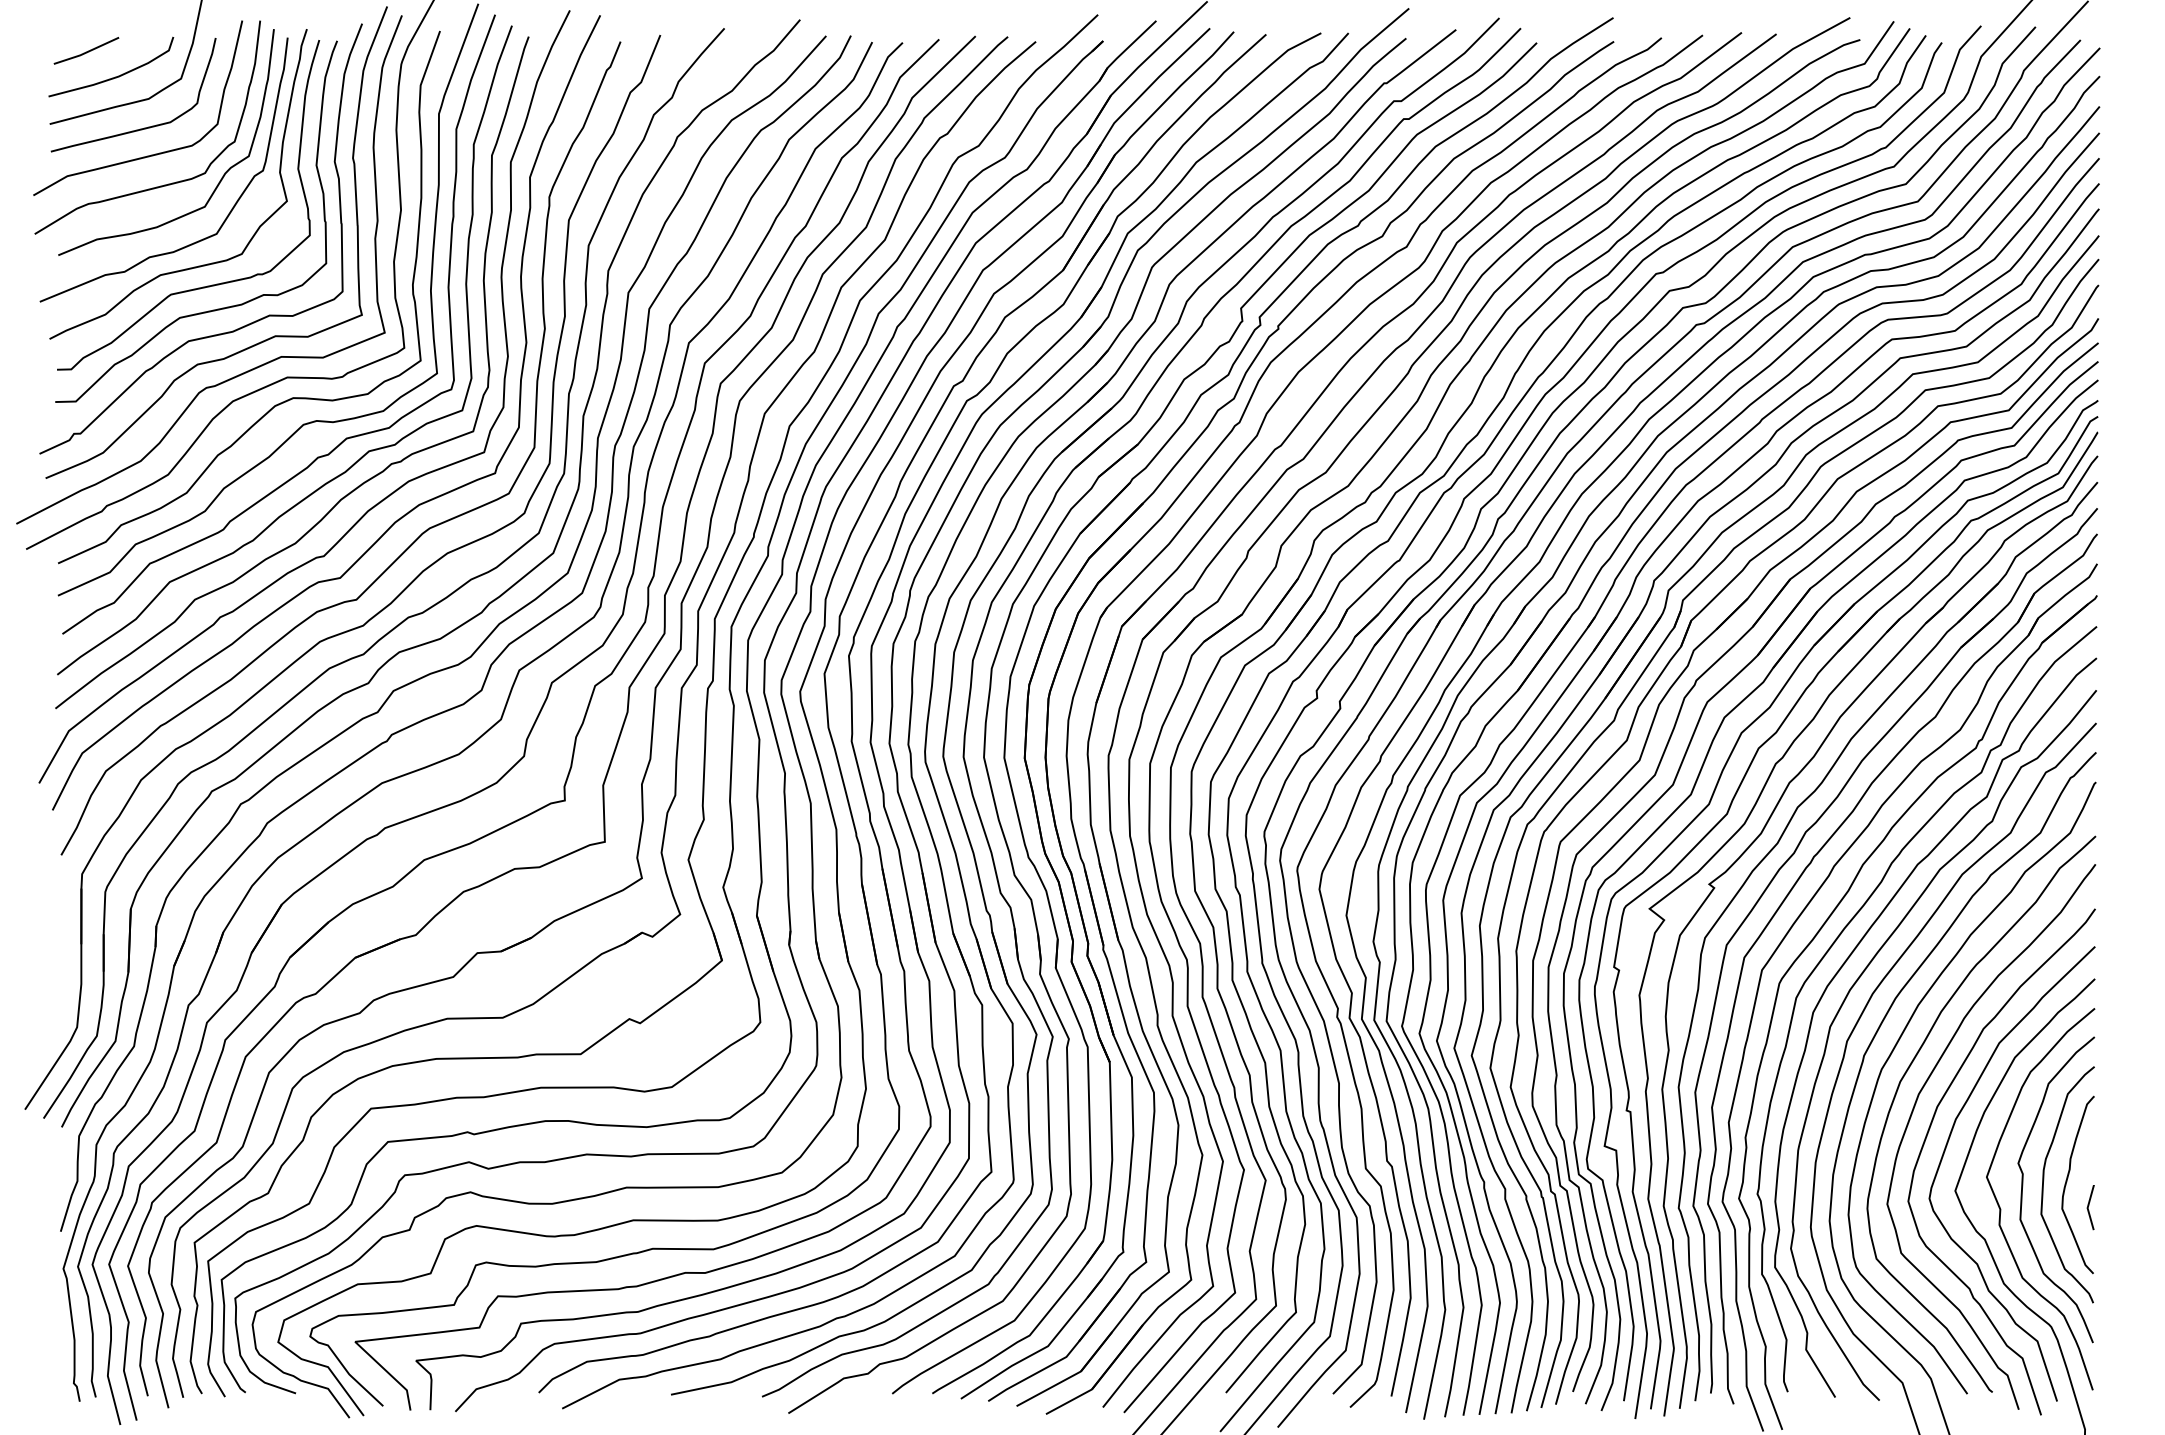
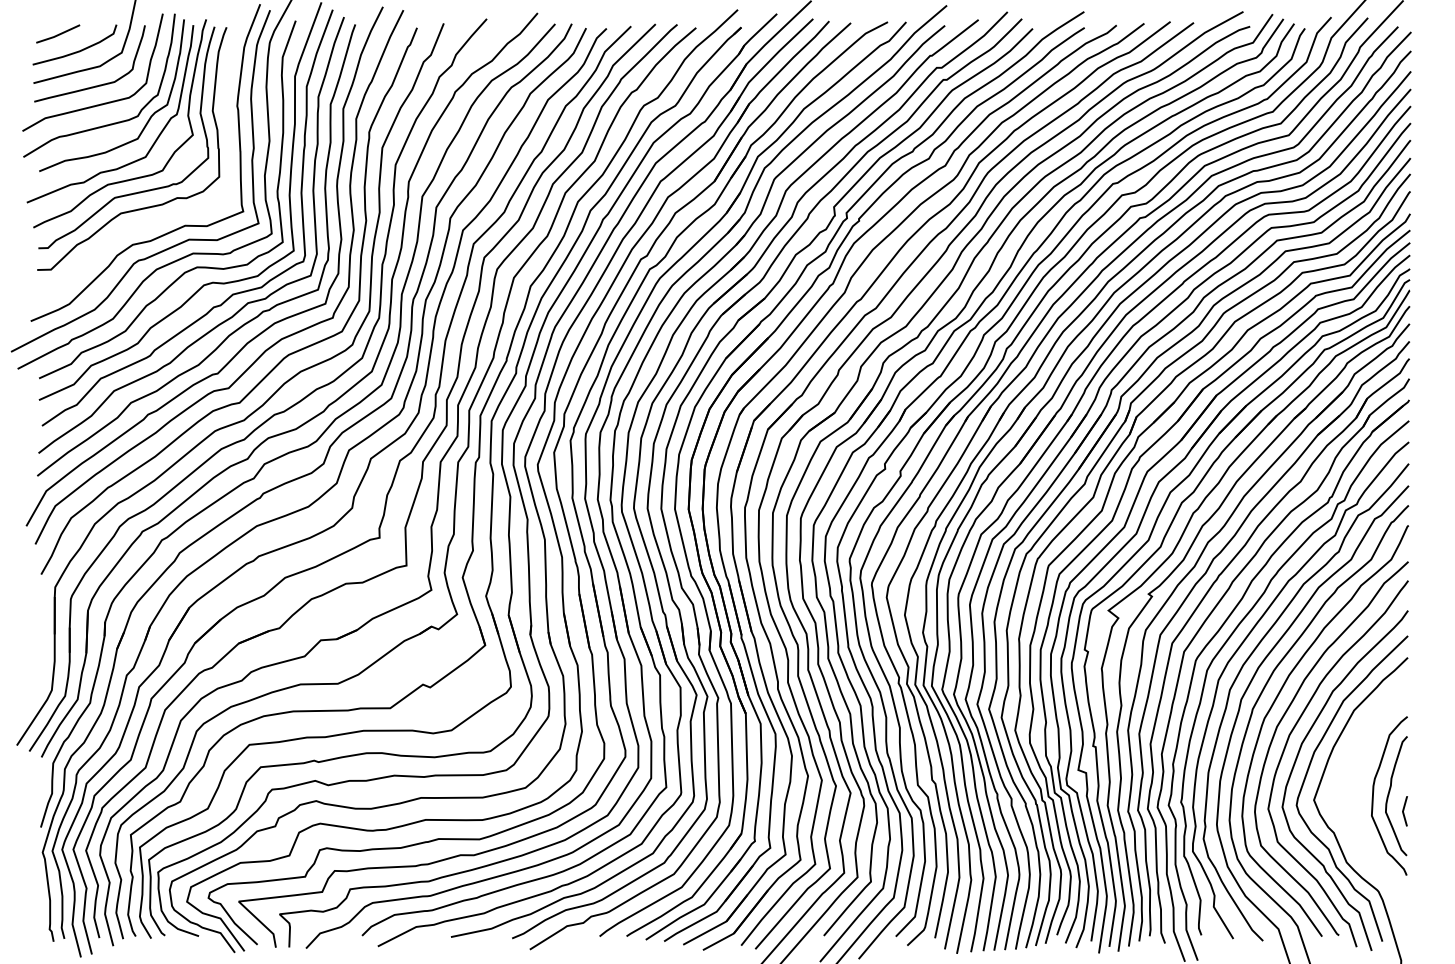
curve: (225, 331) -> (151, 222), removed
part: (2022, 1198) -> (1359, 805), removed

